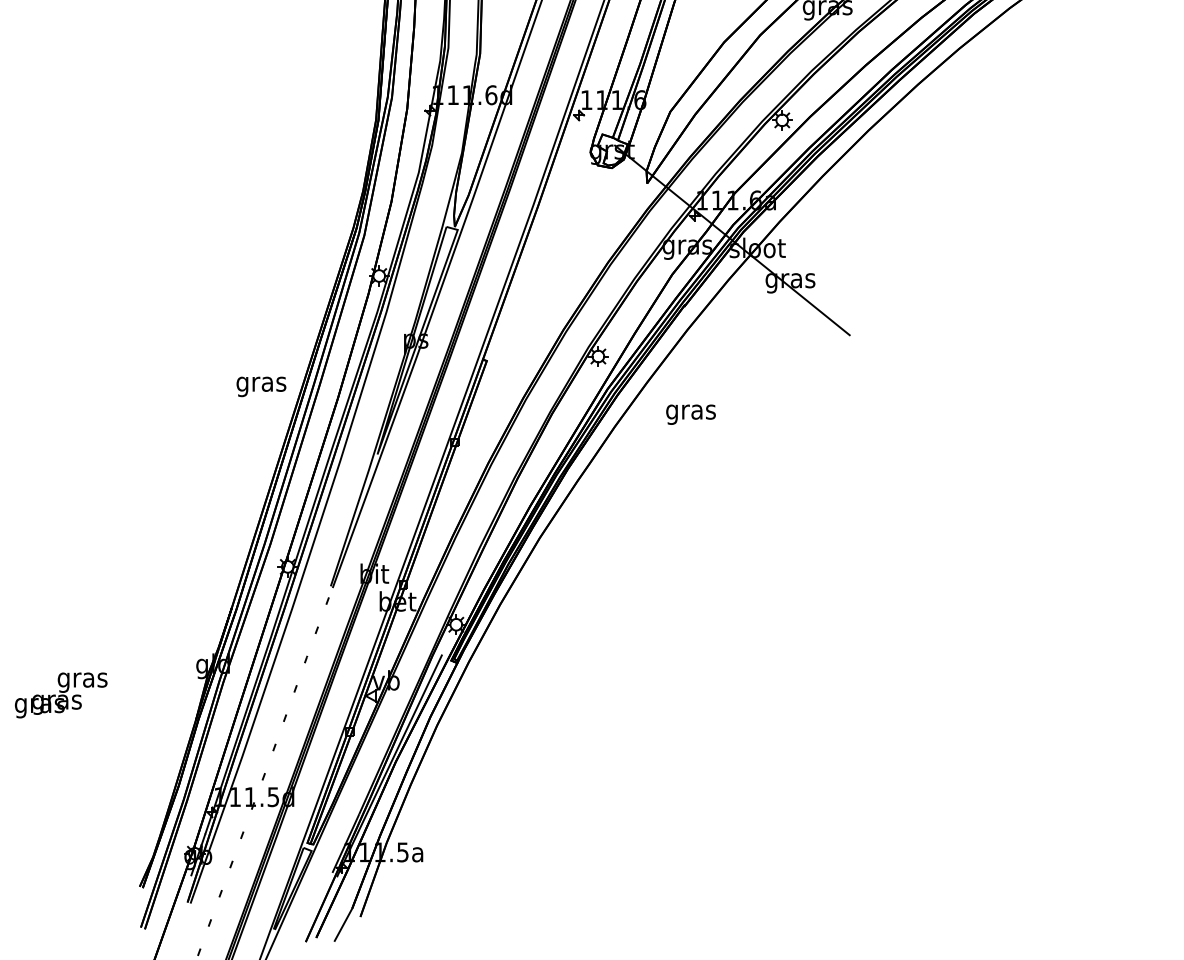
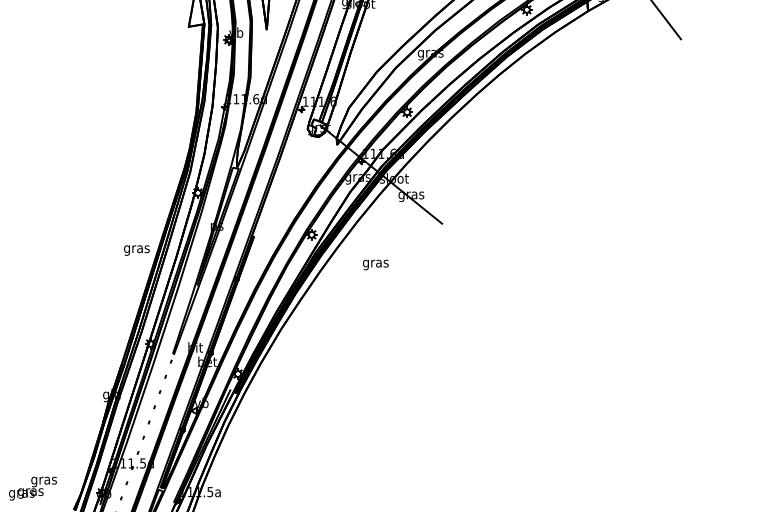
text: (690, 413) -> (375, 264), moved
text: (60, 695) -> (32, 488), moved

